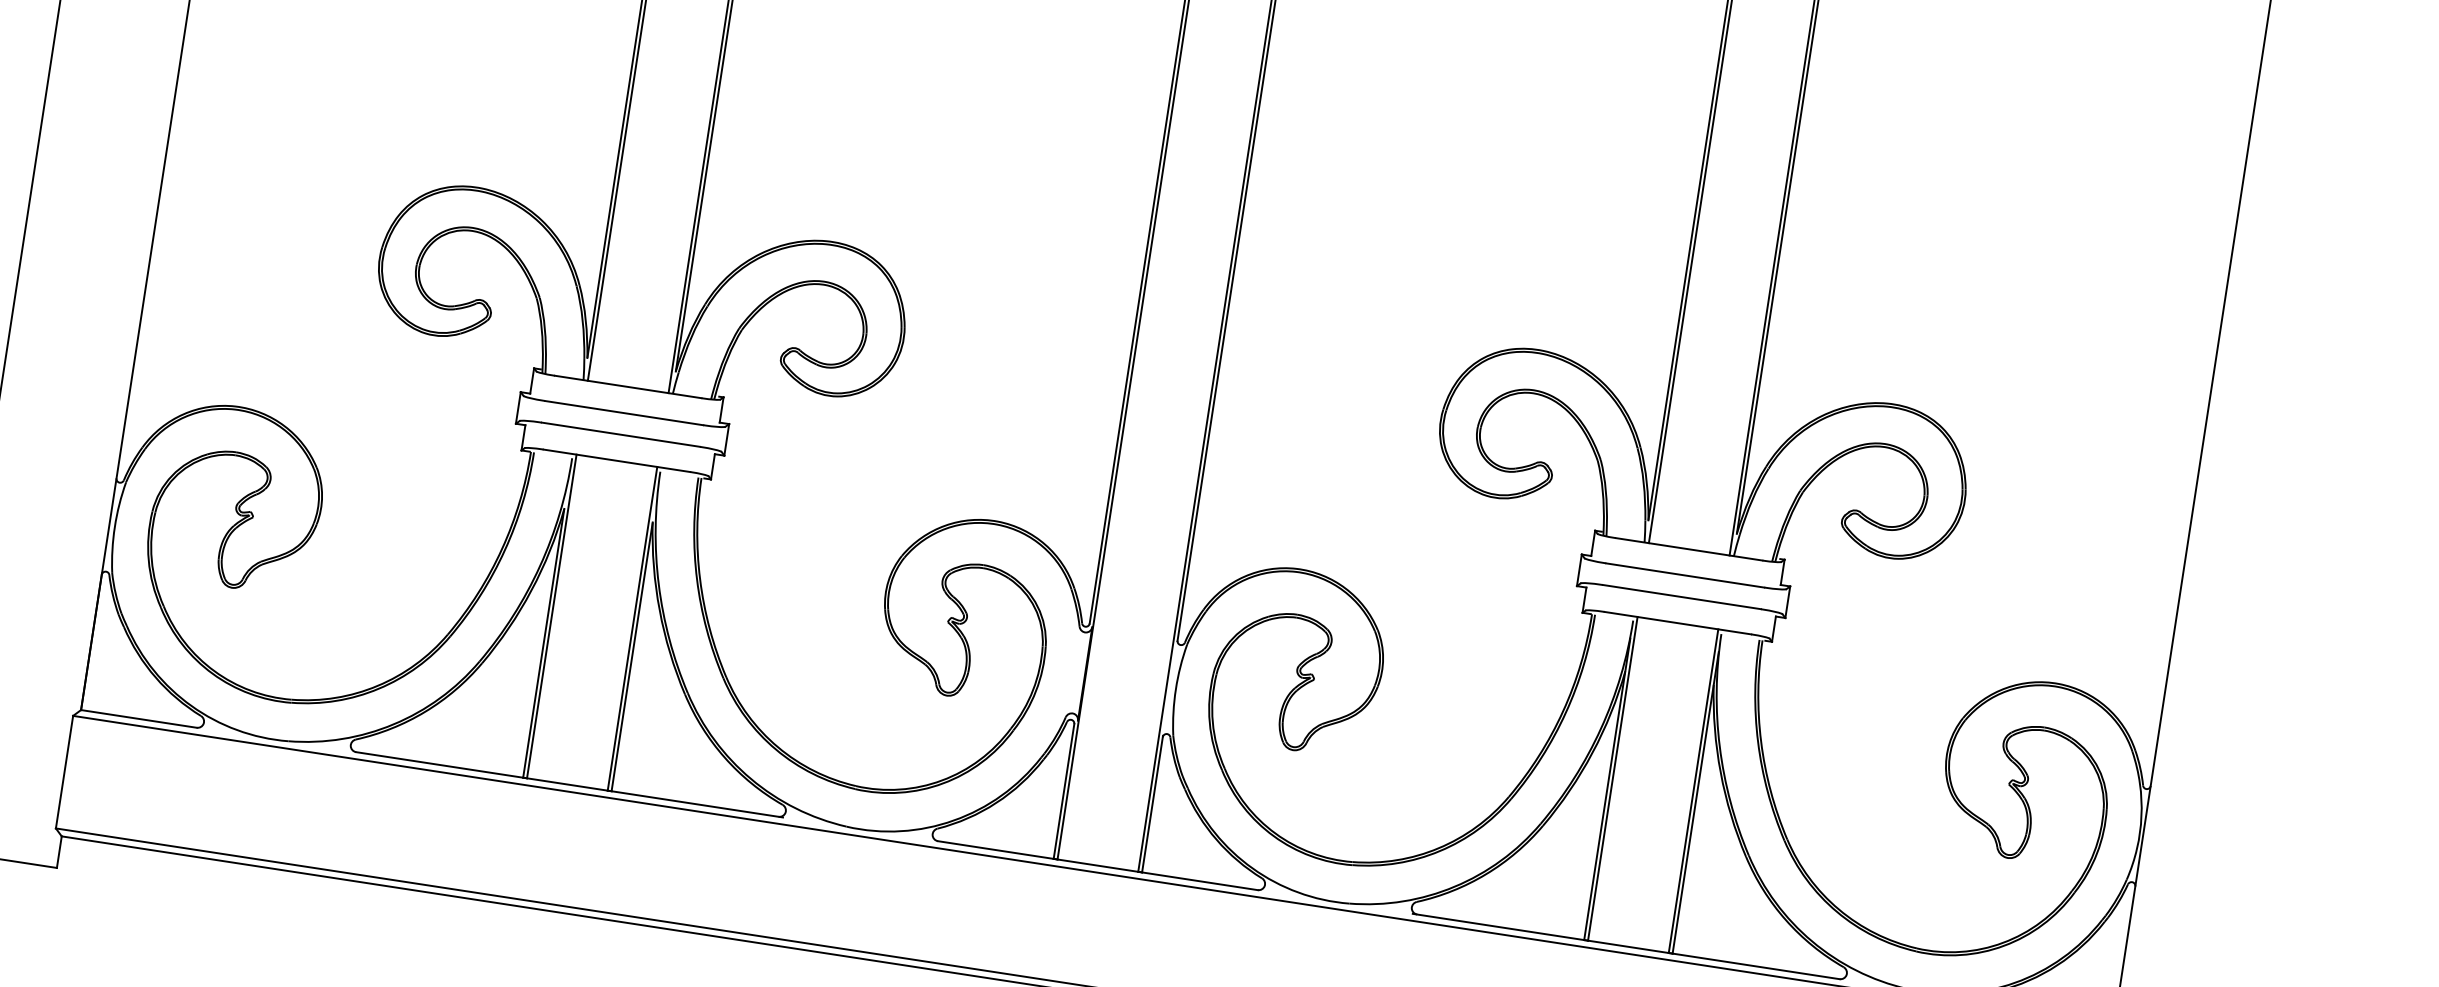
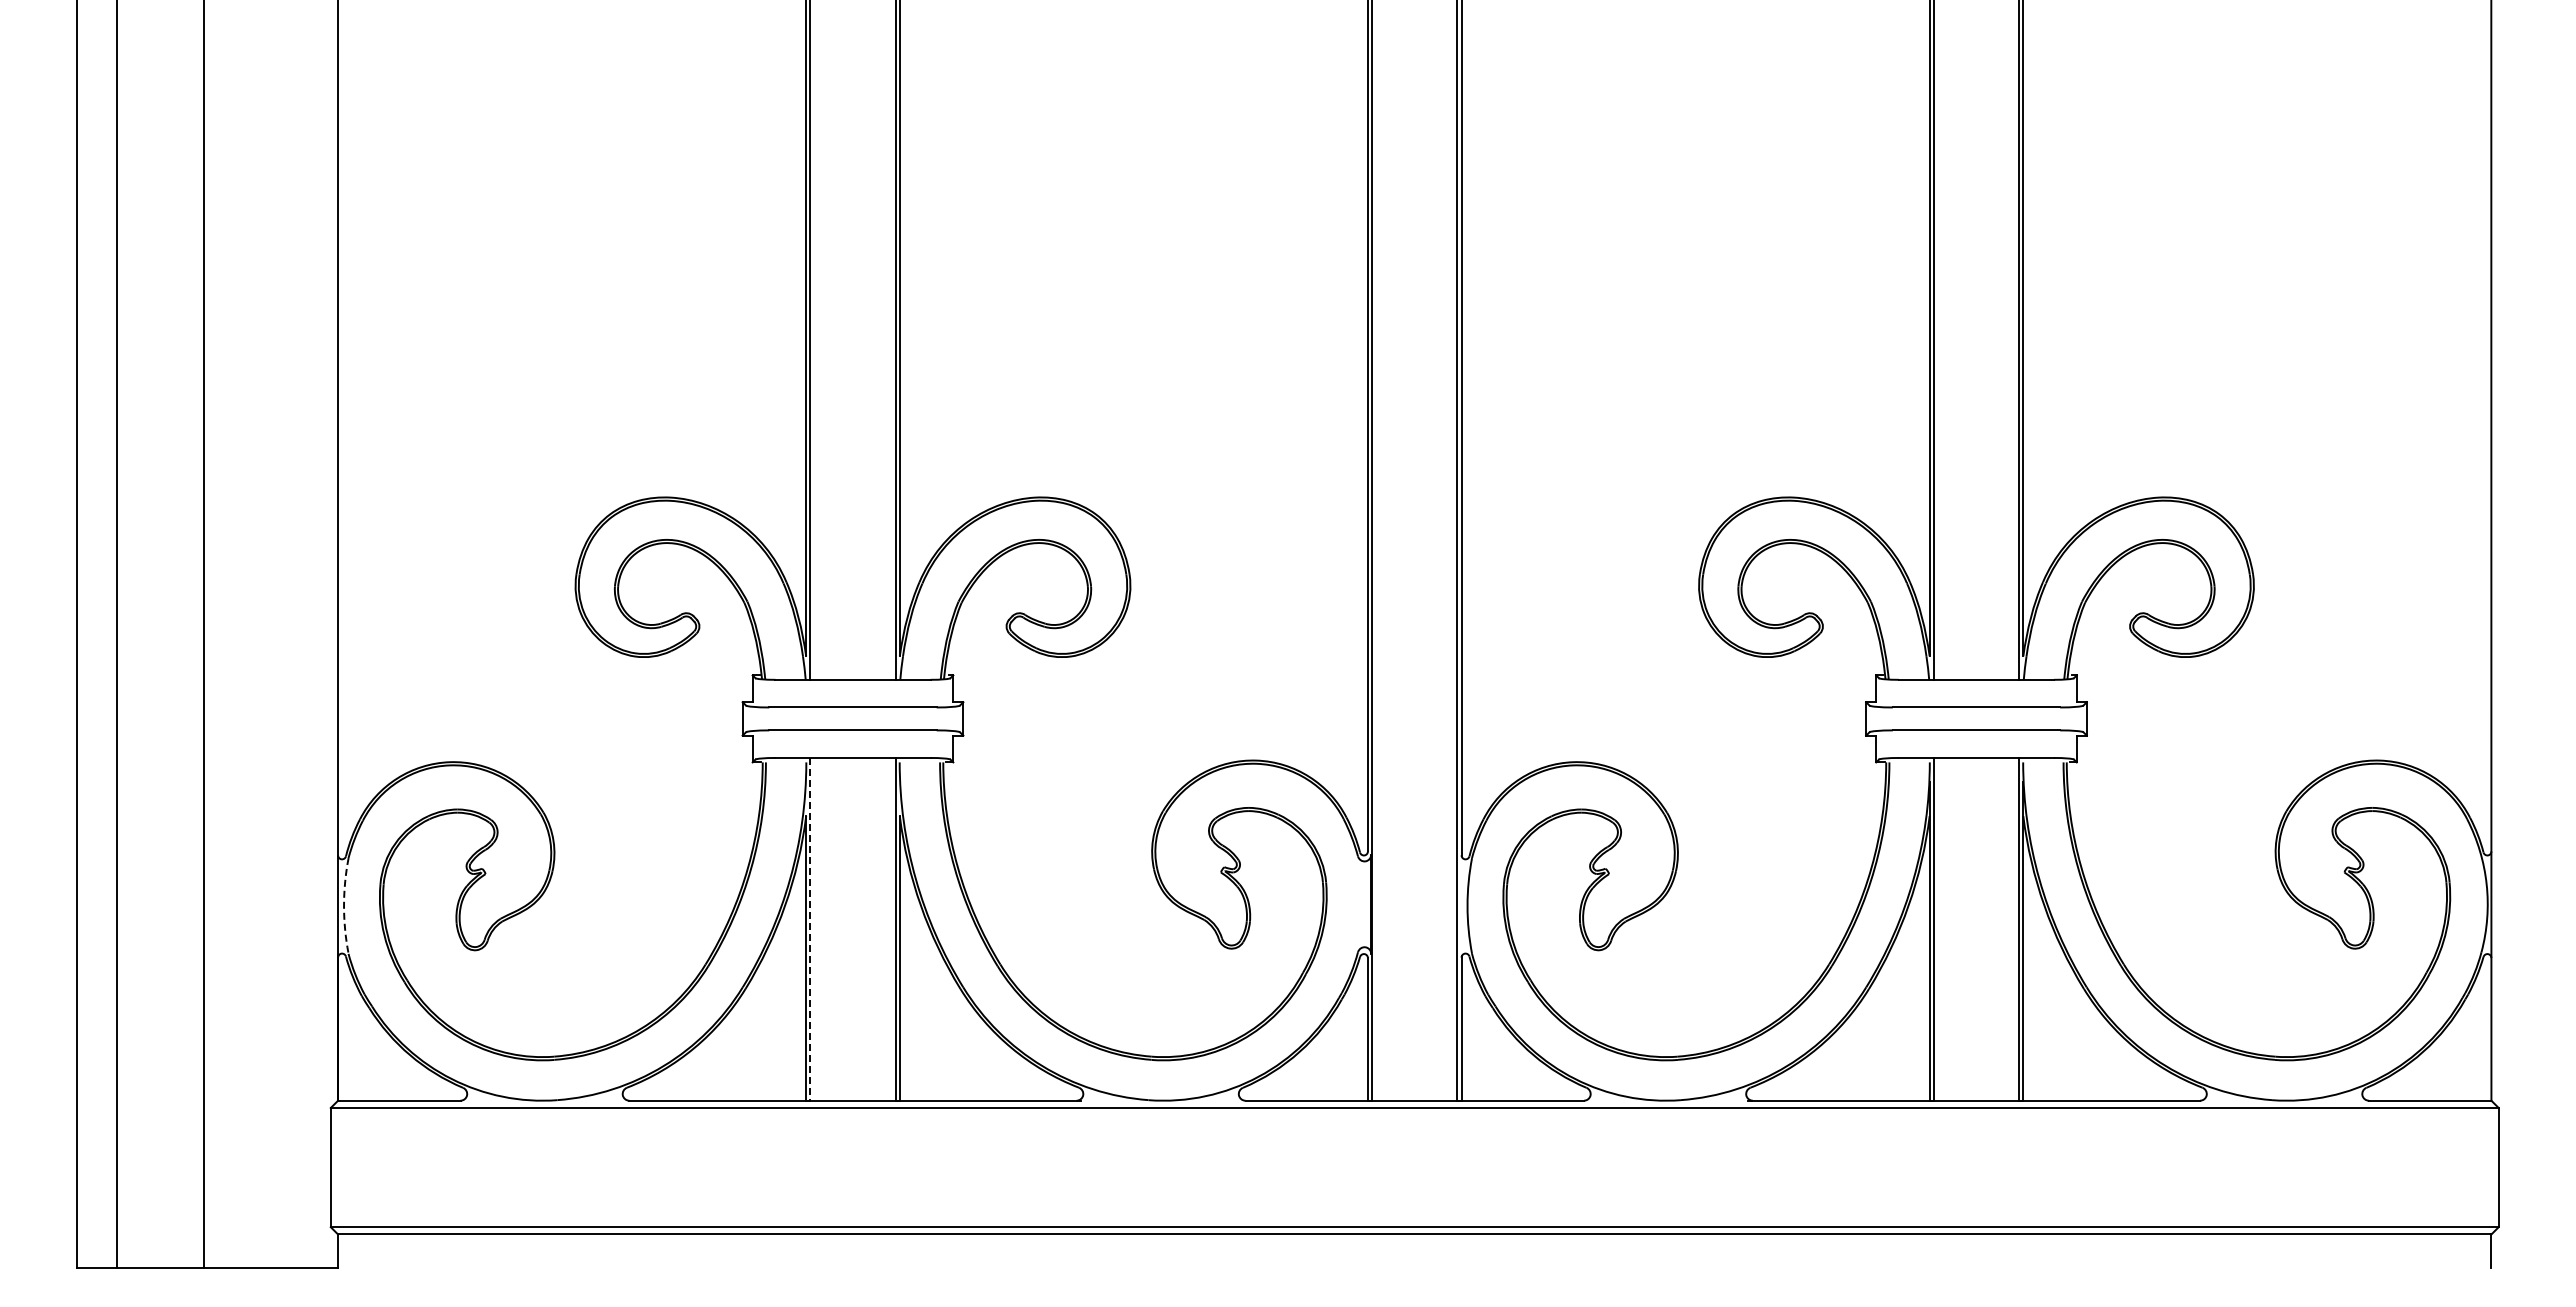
arc: (115, 526) -> (344, 905), solid -> dashed
line: (551, 616) -> (810, 929), solid -> dashed

